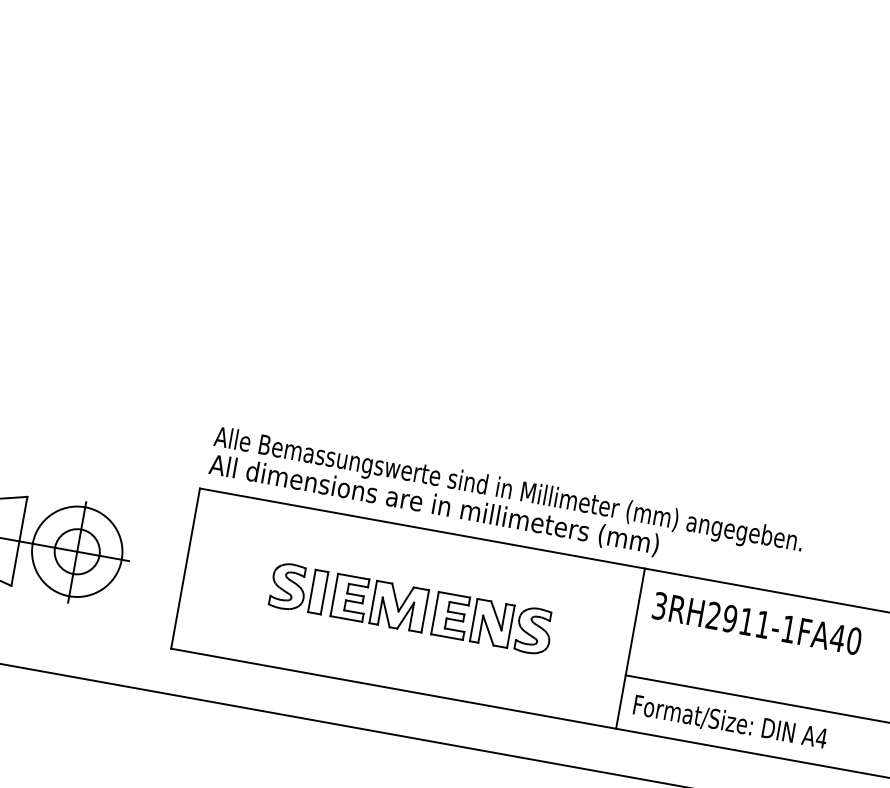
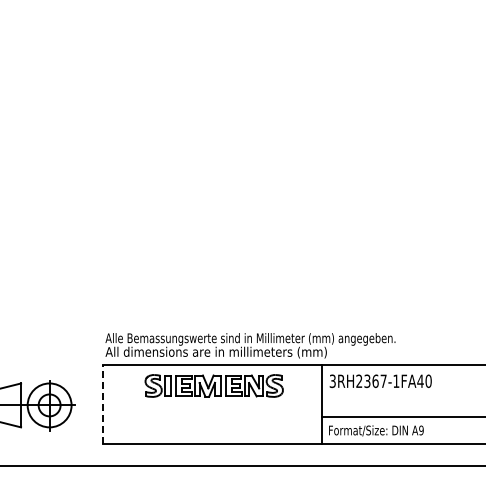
line: (184, 569) -> (102, 404), solid -> dashed
part: (410, 607) -> (213, 385), moved
text: (746, 622) -> (375, 381), 3RH2911-1FA40 -> 3RH2367-1FA40
text: (821, 738) -> (421, 430), A4 -> A9

